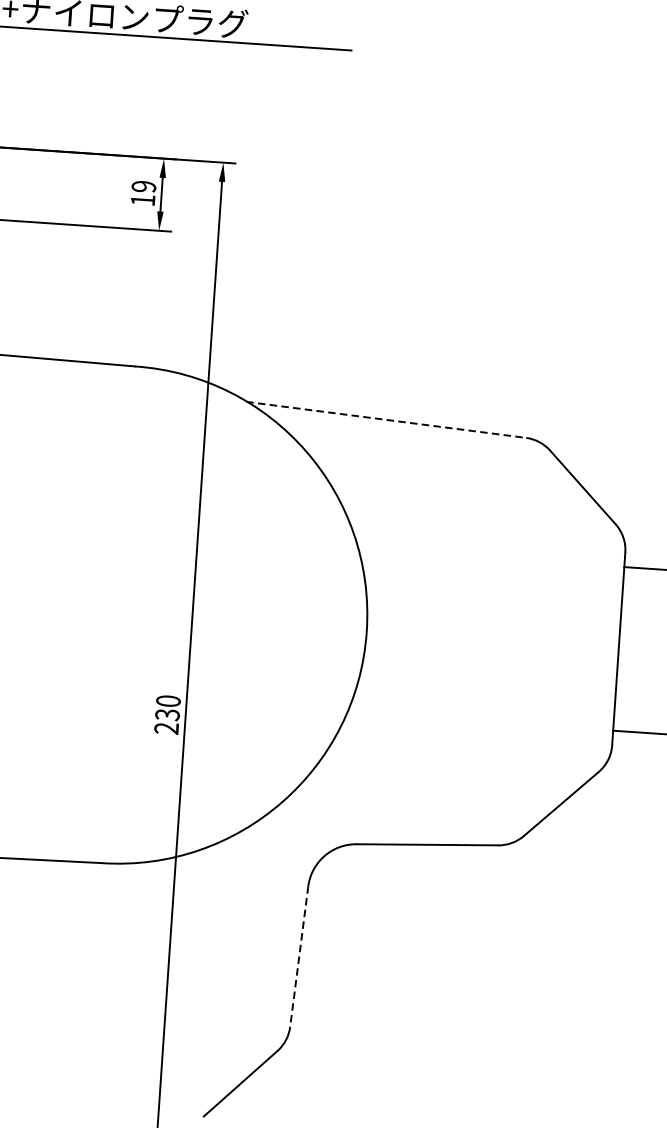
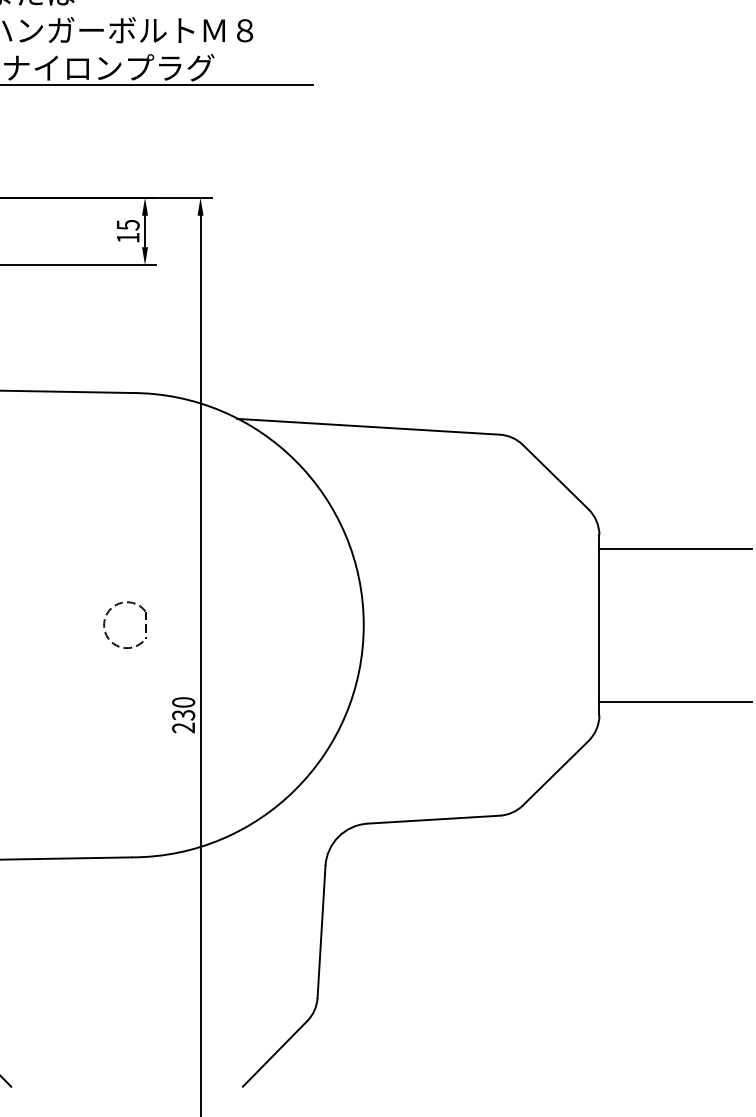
text: (143, 187) -> (127, 225), 19 -> 15
line: (386, 419) -> (368, 426), dashed -> solid
part: (90, 611) -> (105, 623), added
line: (299, 957) -> (321, 932), dashed -> solid

